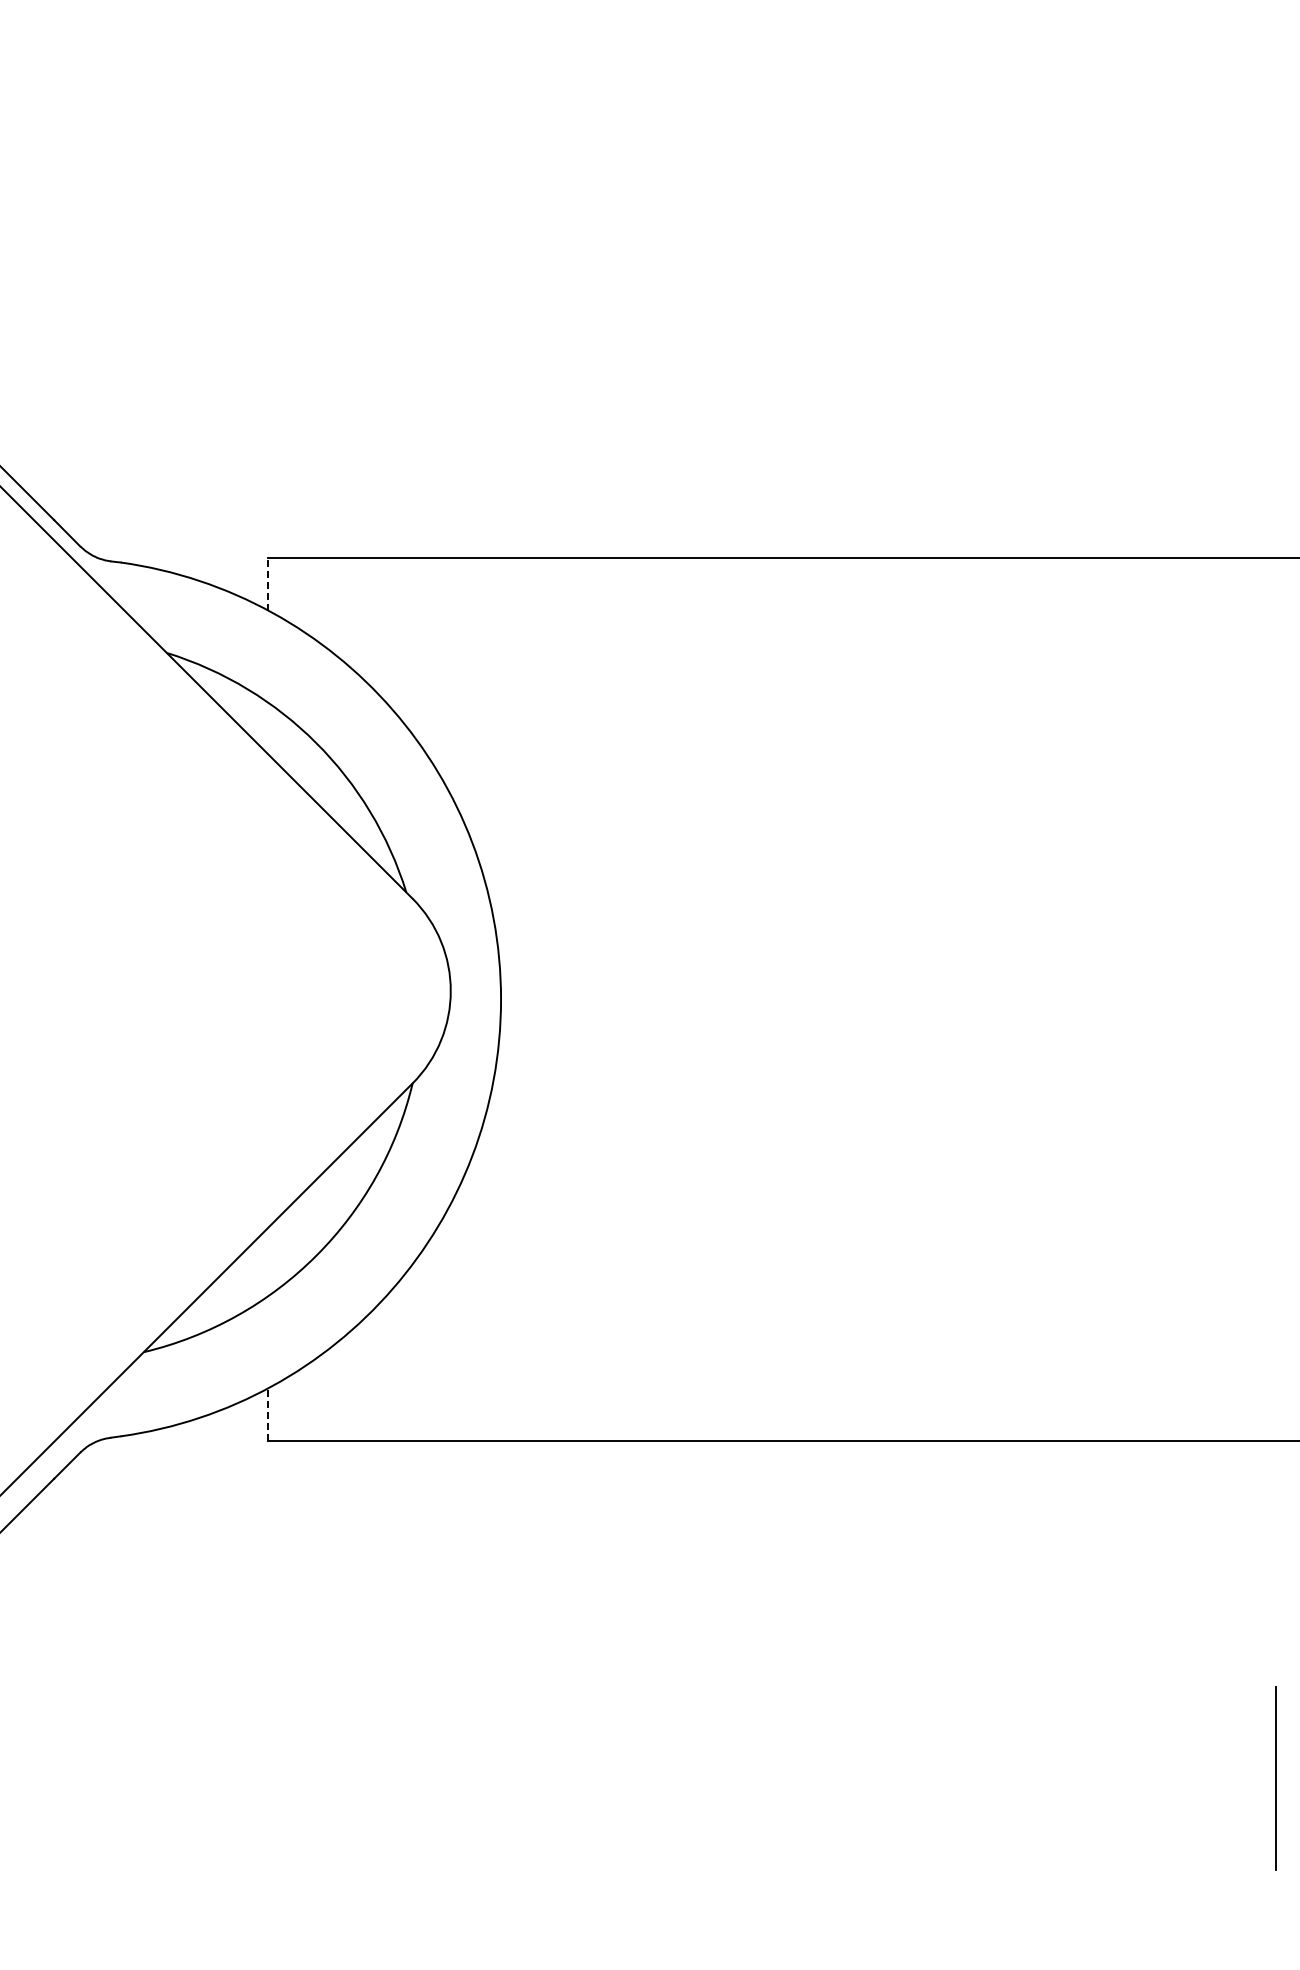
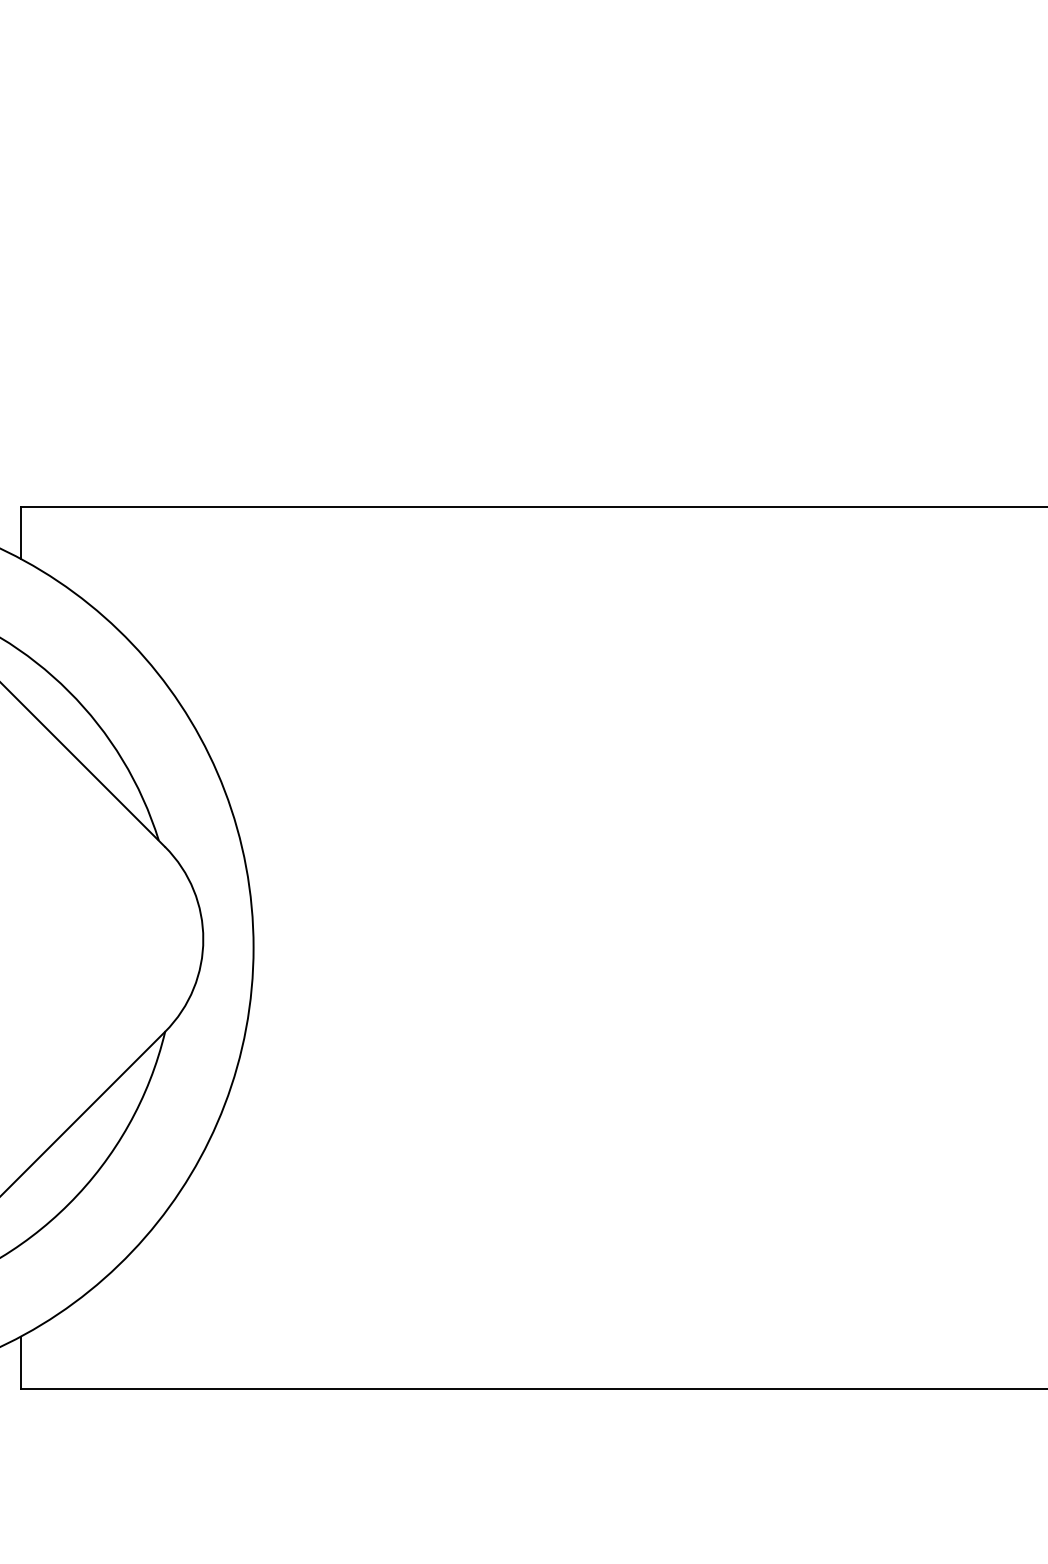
line: (268, 584) -> (21, 532), dashed -> solid
line: (268, 1413) -> (21, 1361), dashed -> solid

